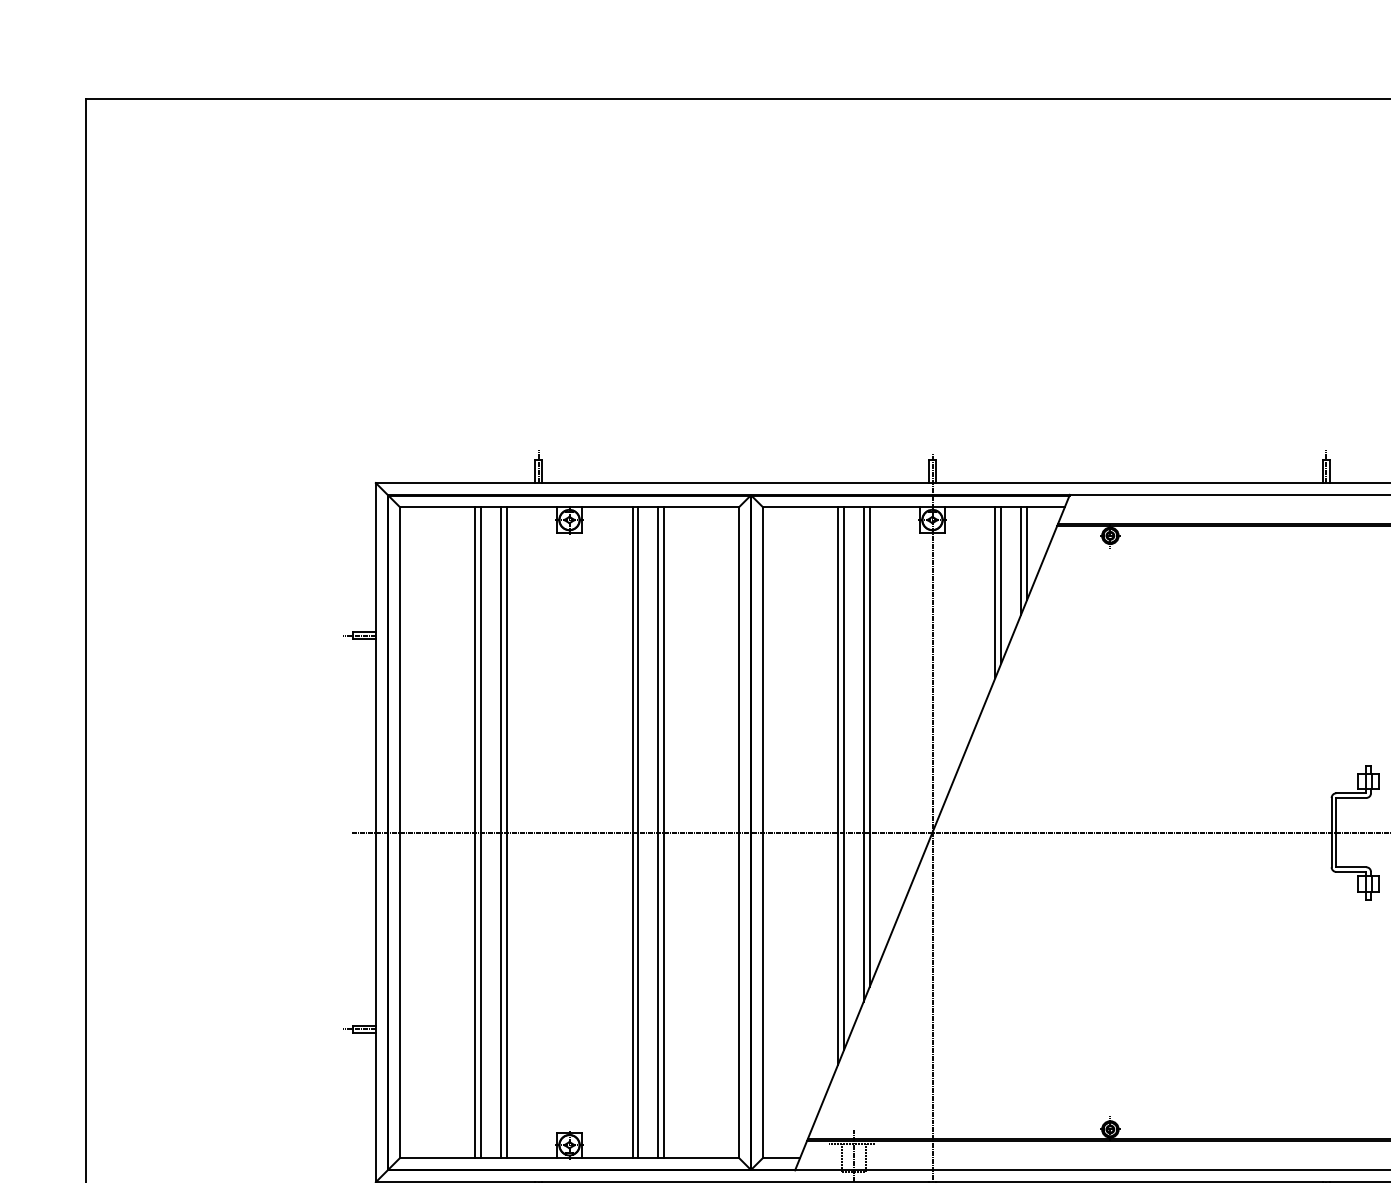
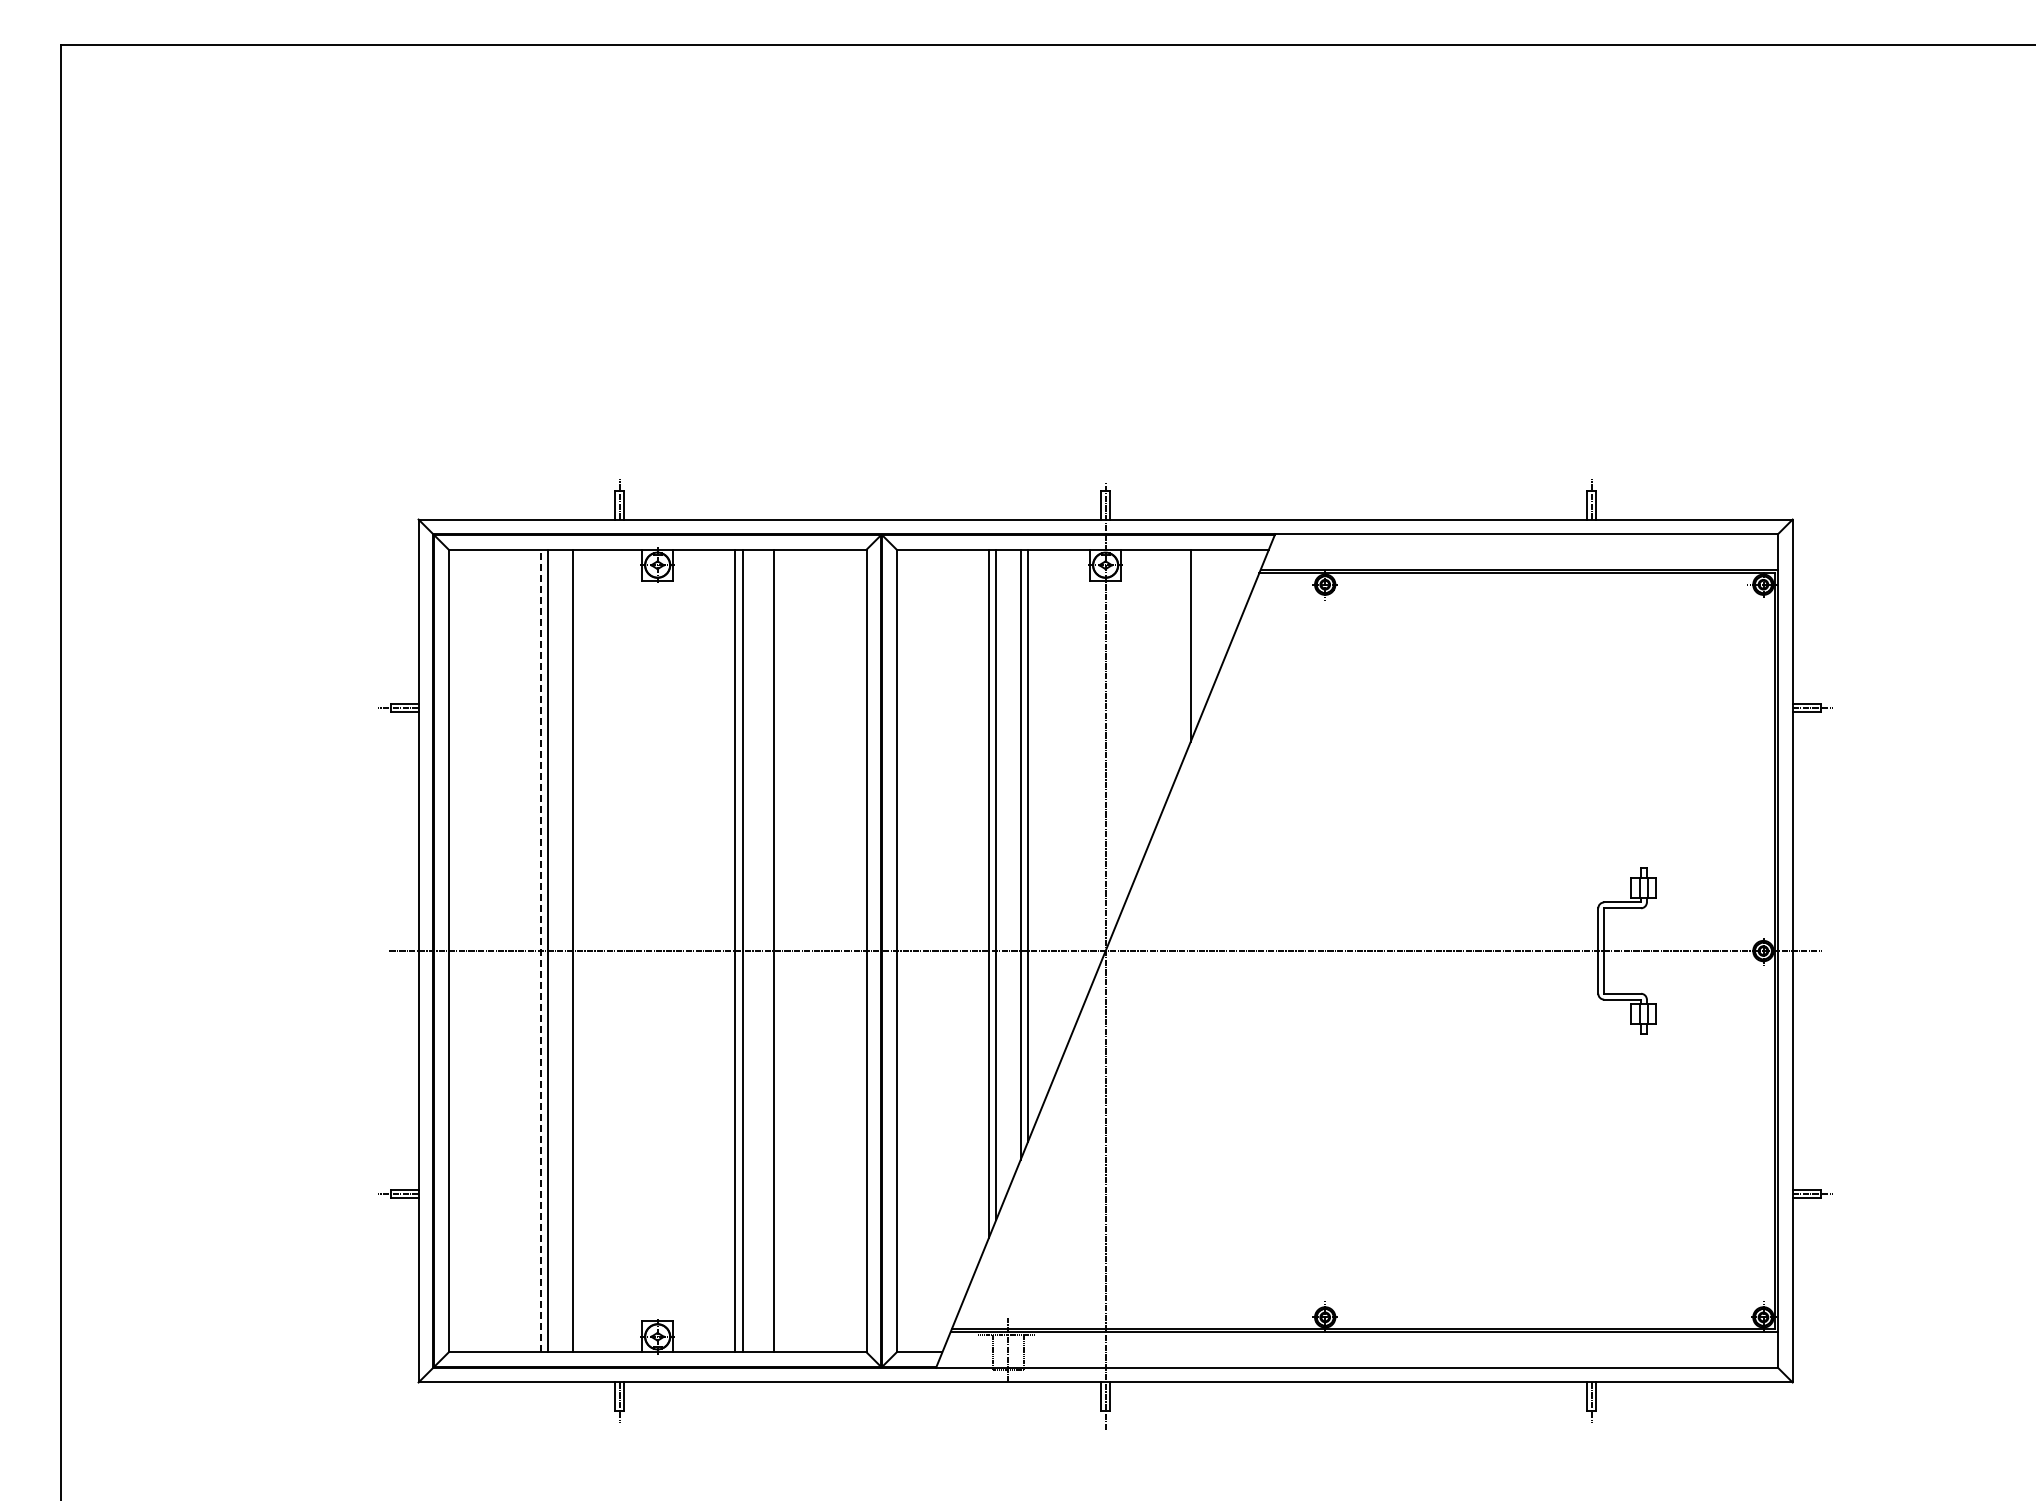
line: (1027, 553) -> (1222, 606), removed
line: (1020, 560) -> (1214, 615), removed
line: (995, 592) -> (1183, 654), removed
line: (475, 832) -> (541, 950), solid -> dashed
line: (506, 832) -> (579, 950), removed
line: (657, 832) -> (766, 950), removed

